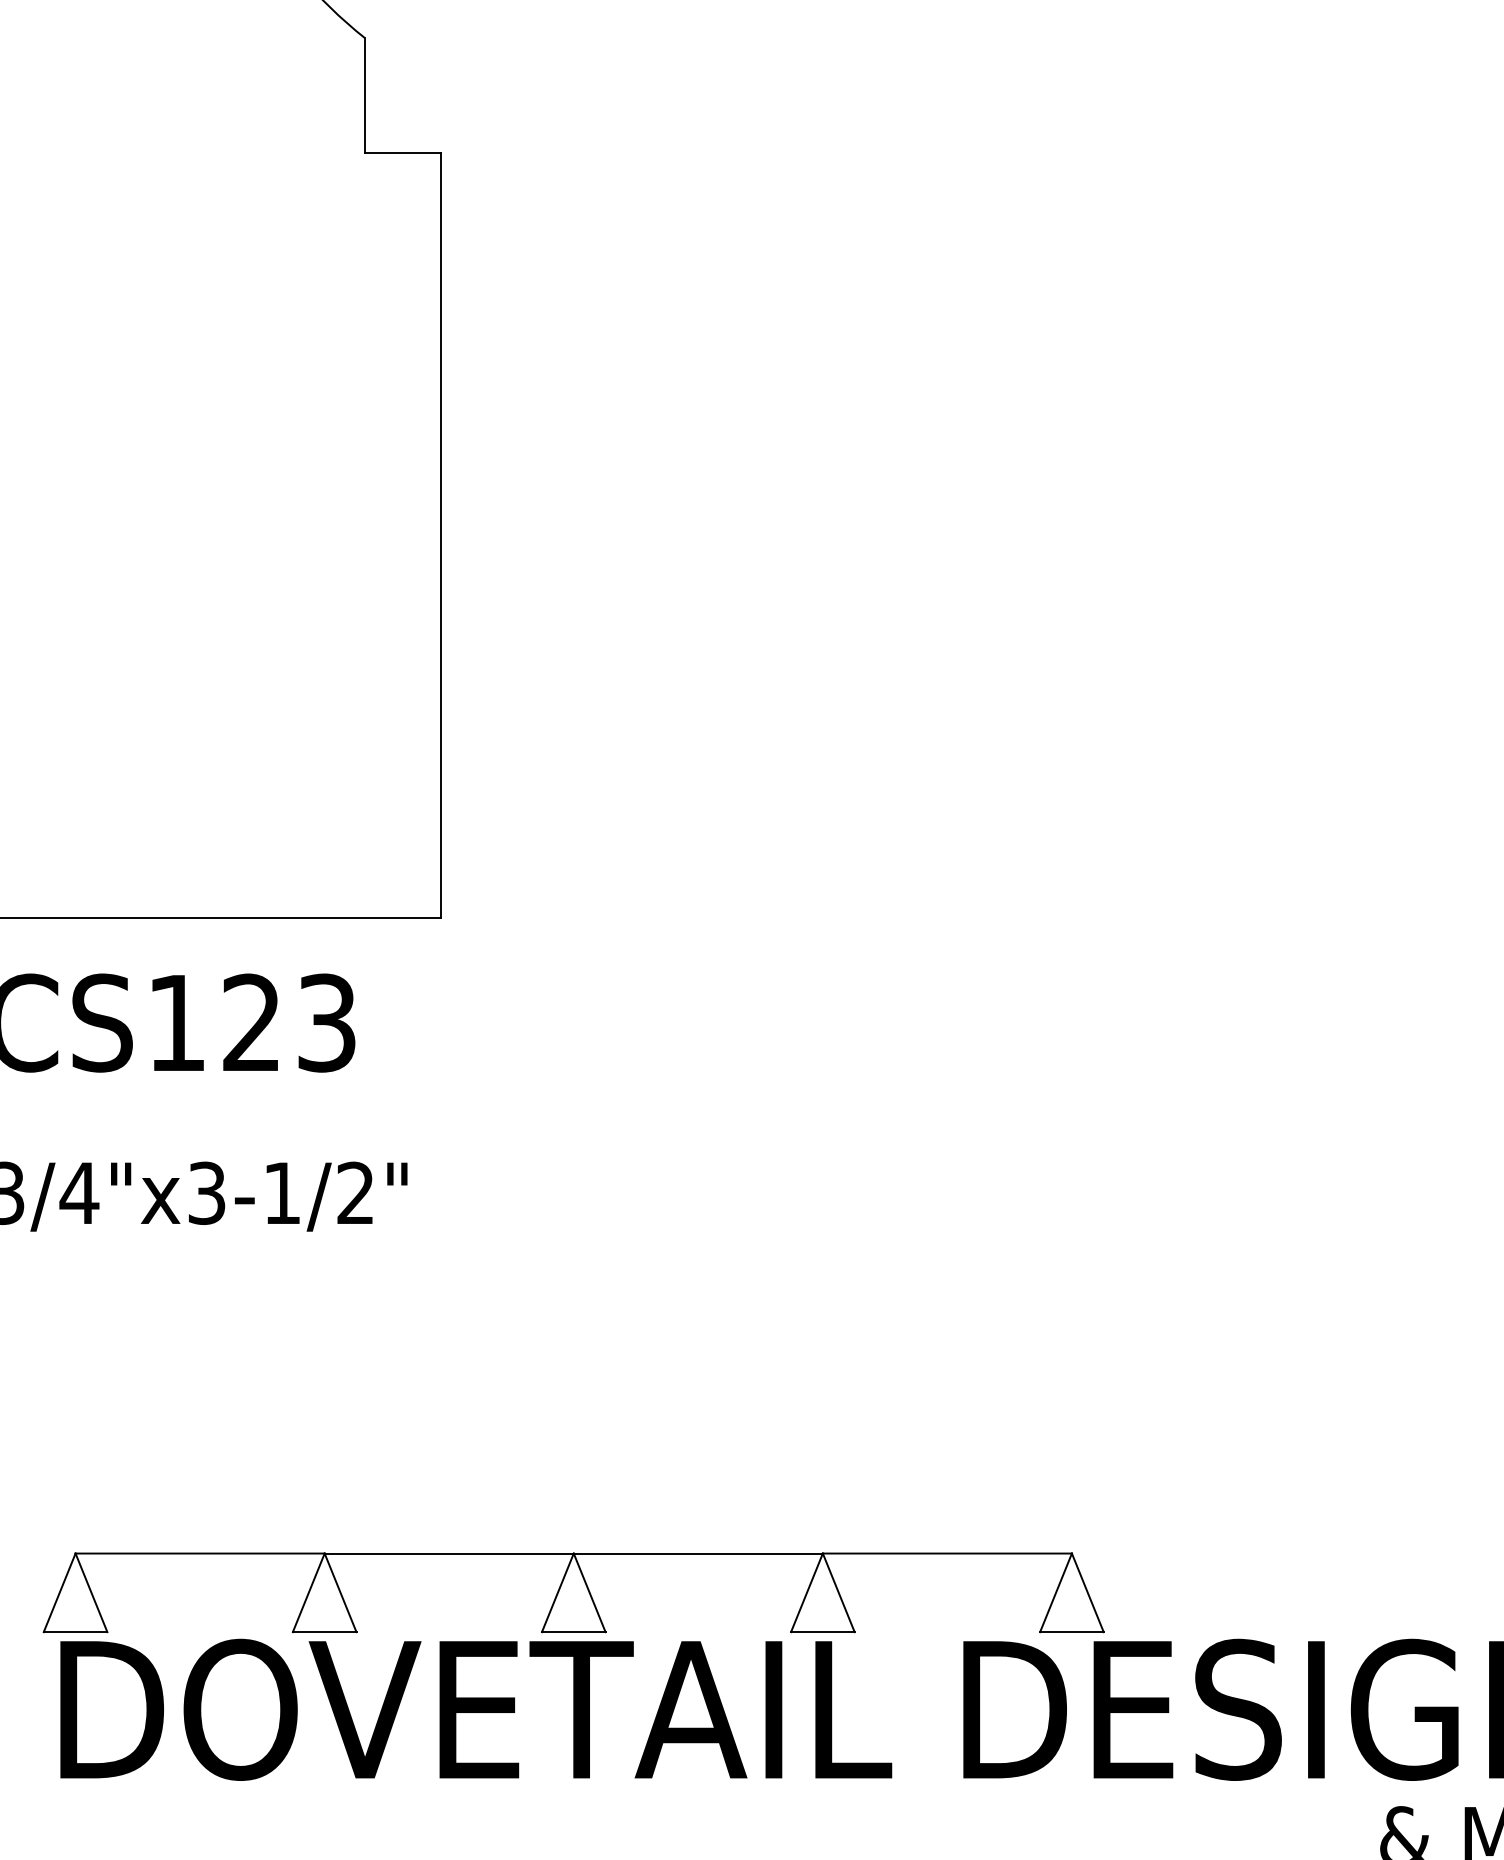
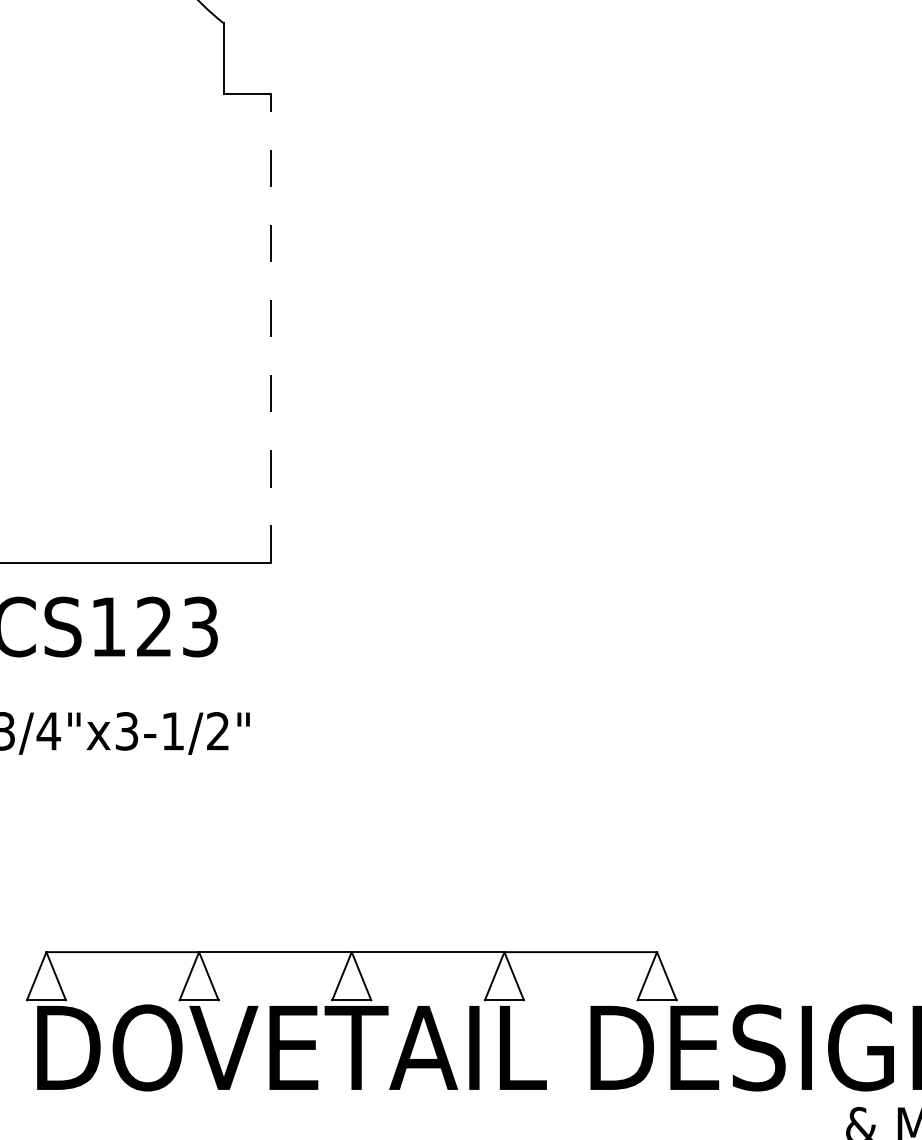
line: (441, 534) -> (270, 327), solid -> dashed

